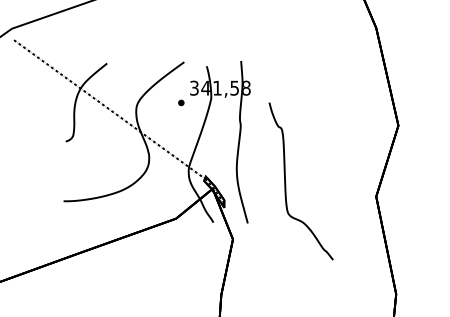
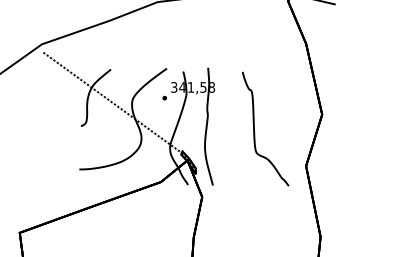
curve: (285, 180) -> (254, 128), moved

